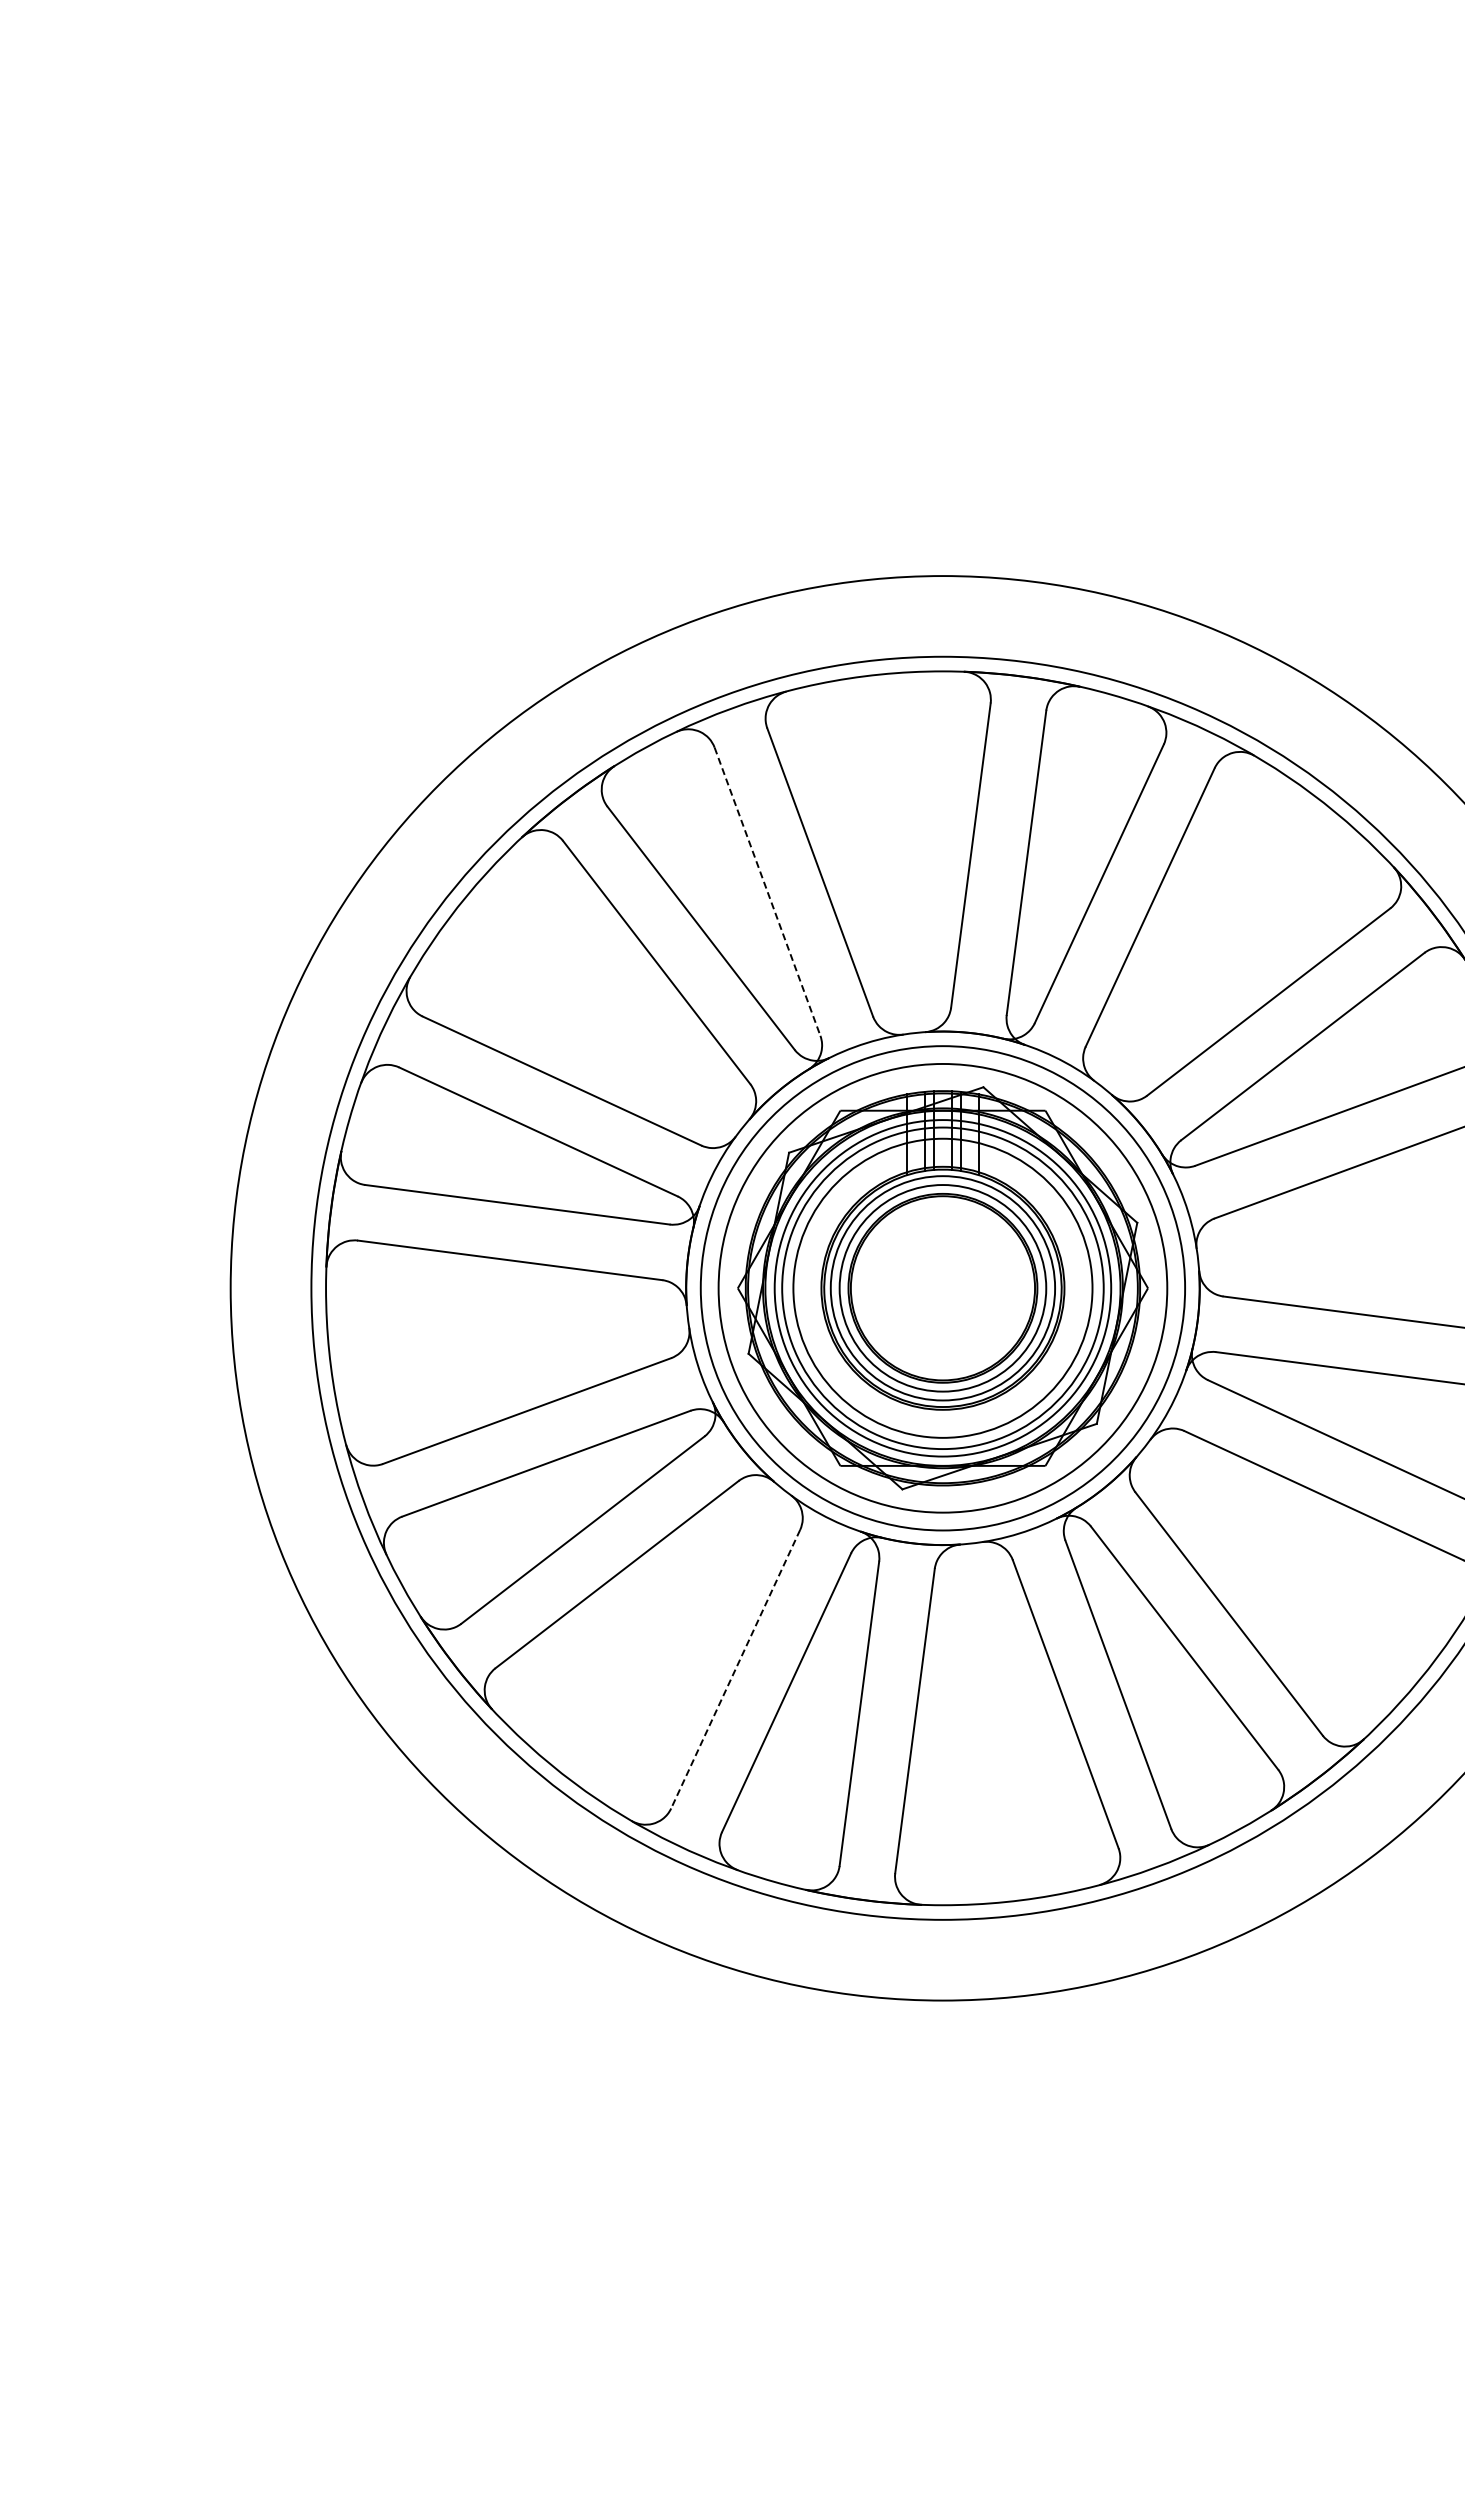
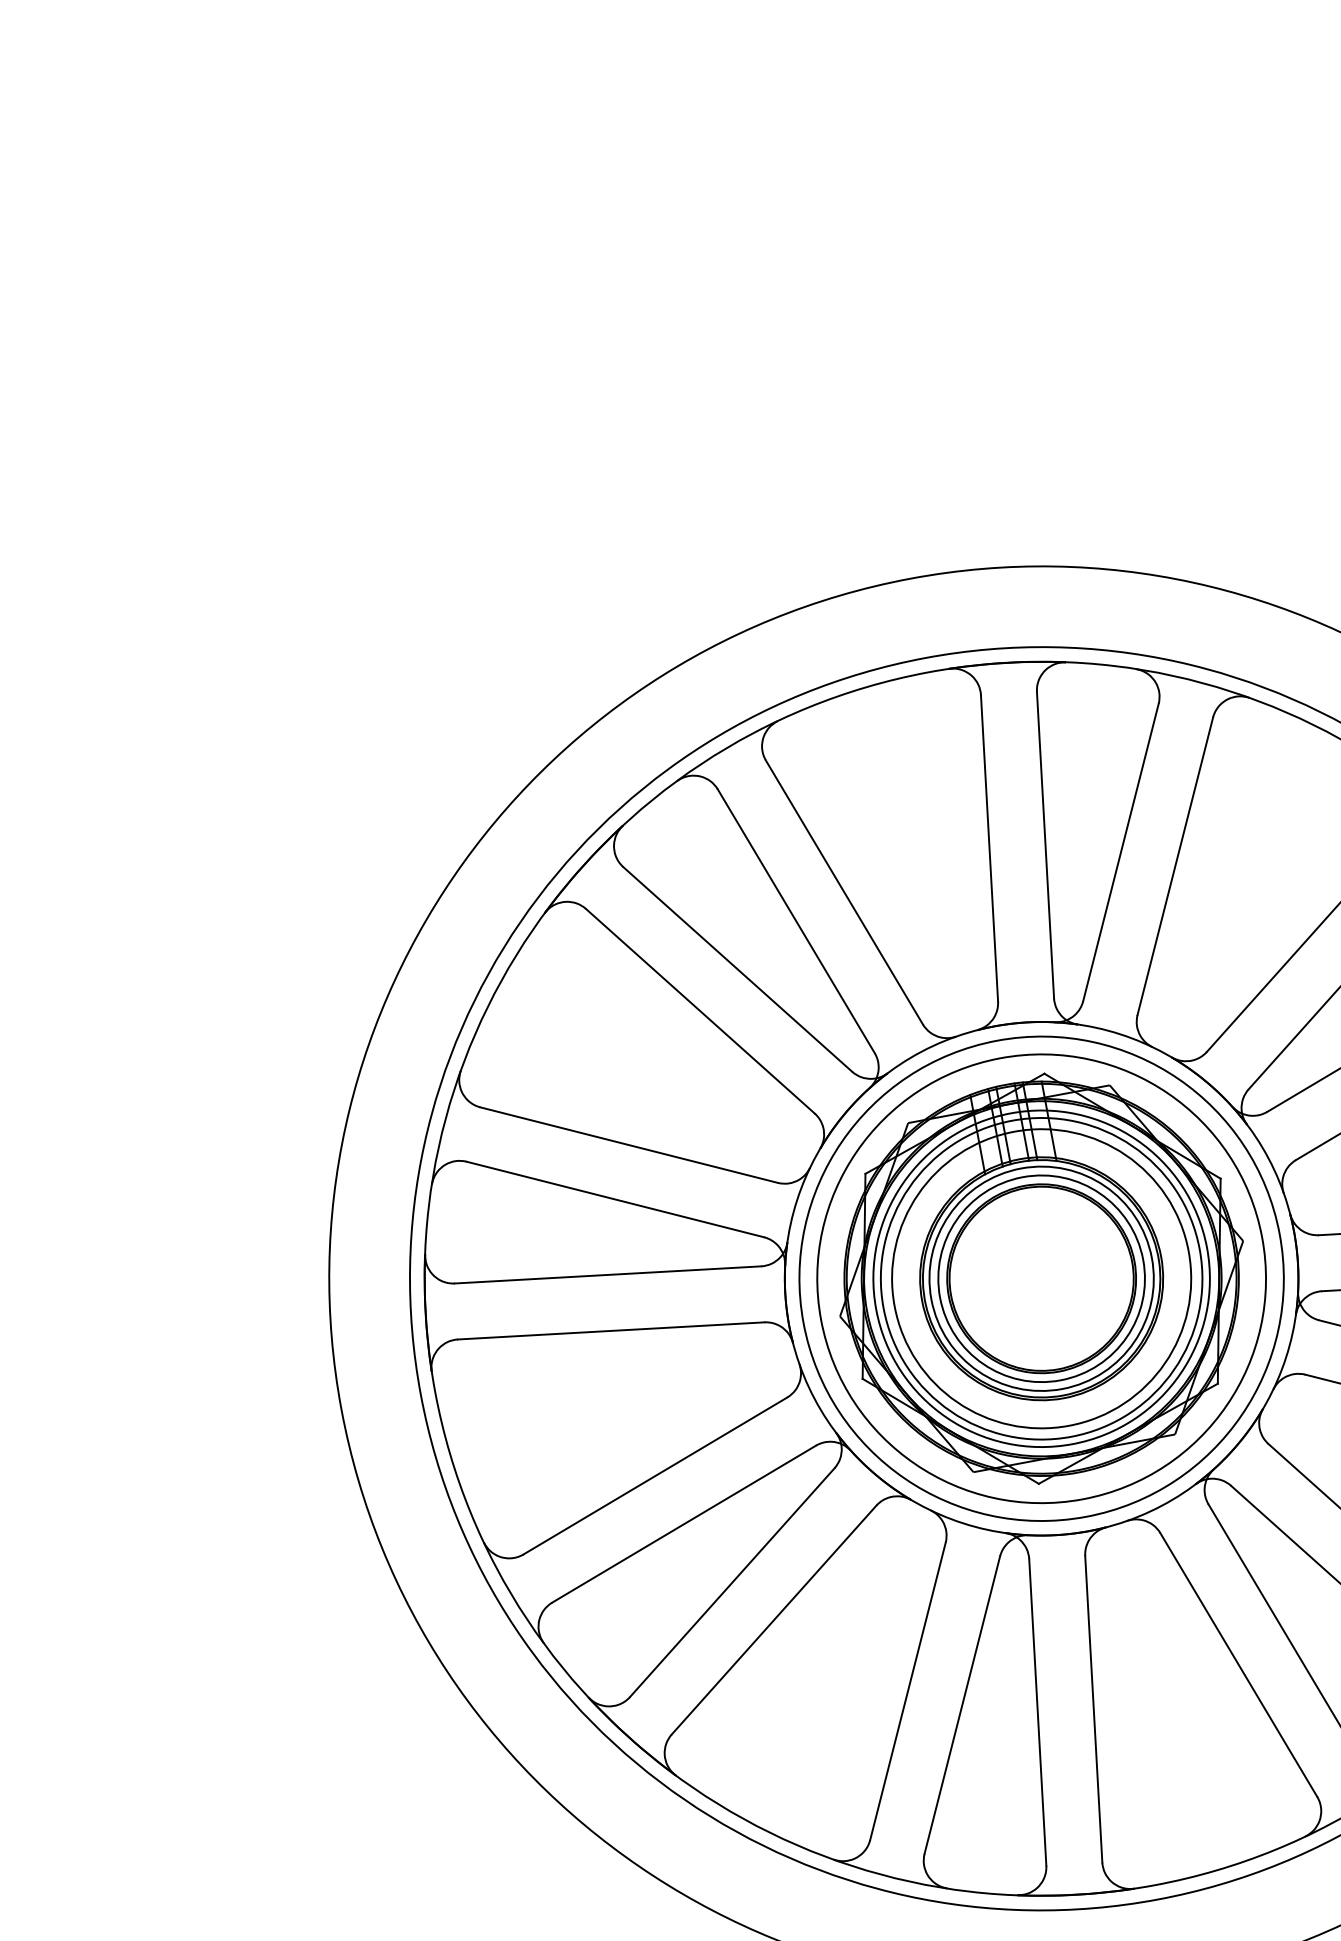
line: (767, 892) -> (796, 921), dashed -> solid
line: (735, 1669) -> (907, 1691), dashed -> solid

